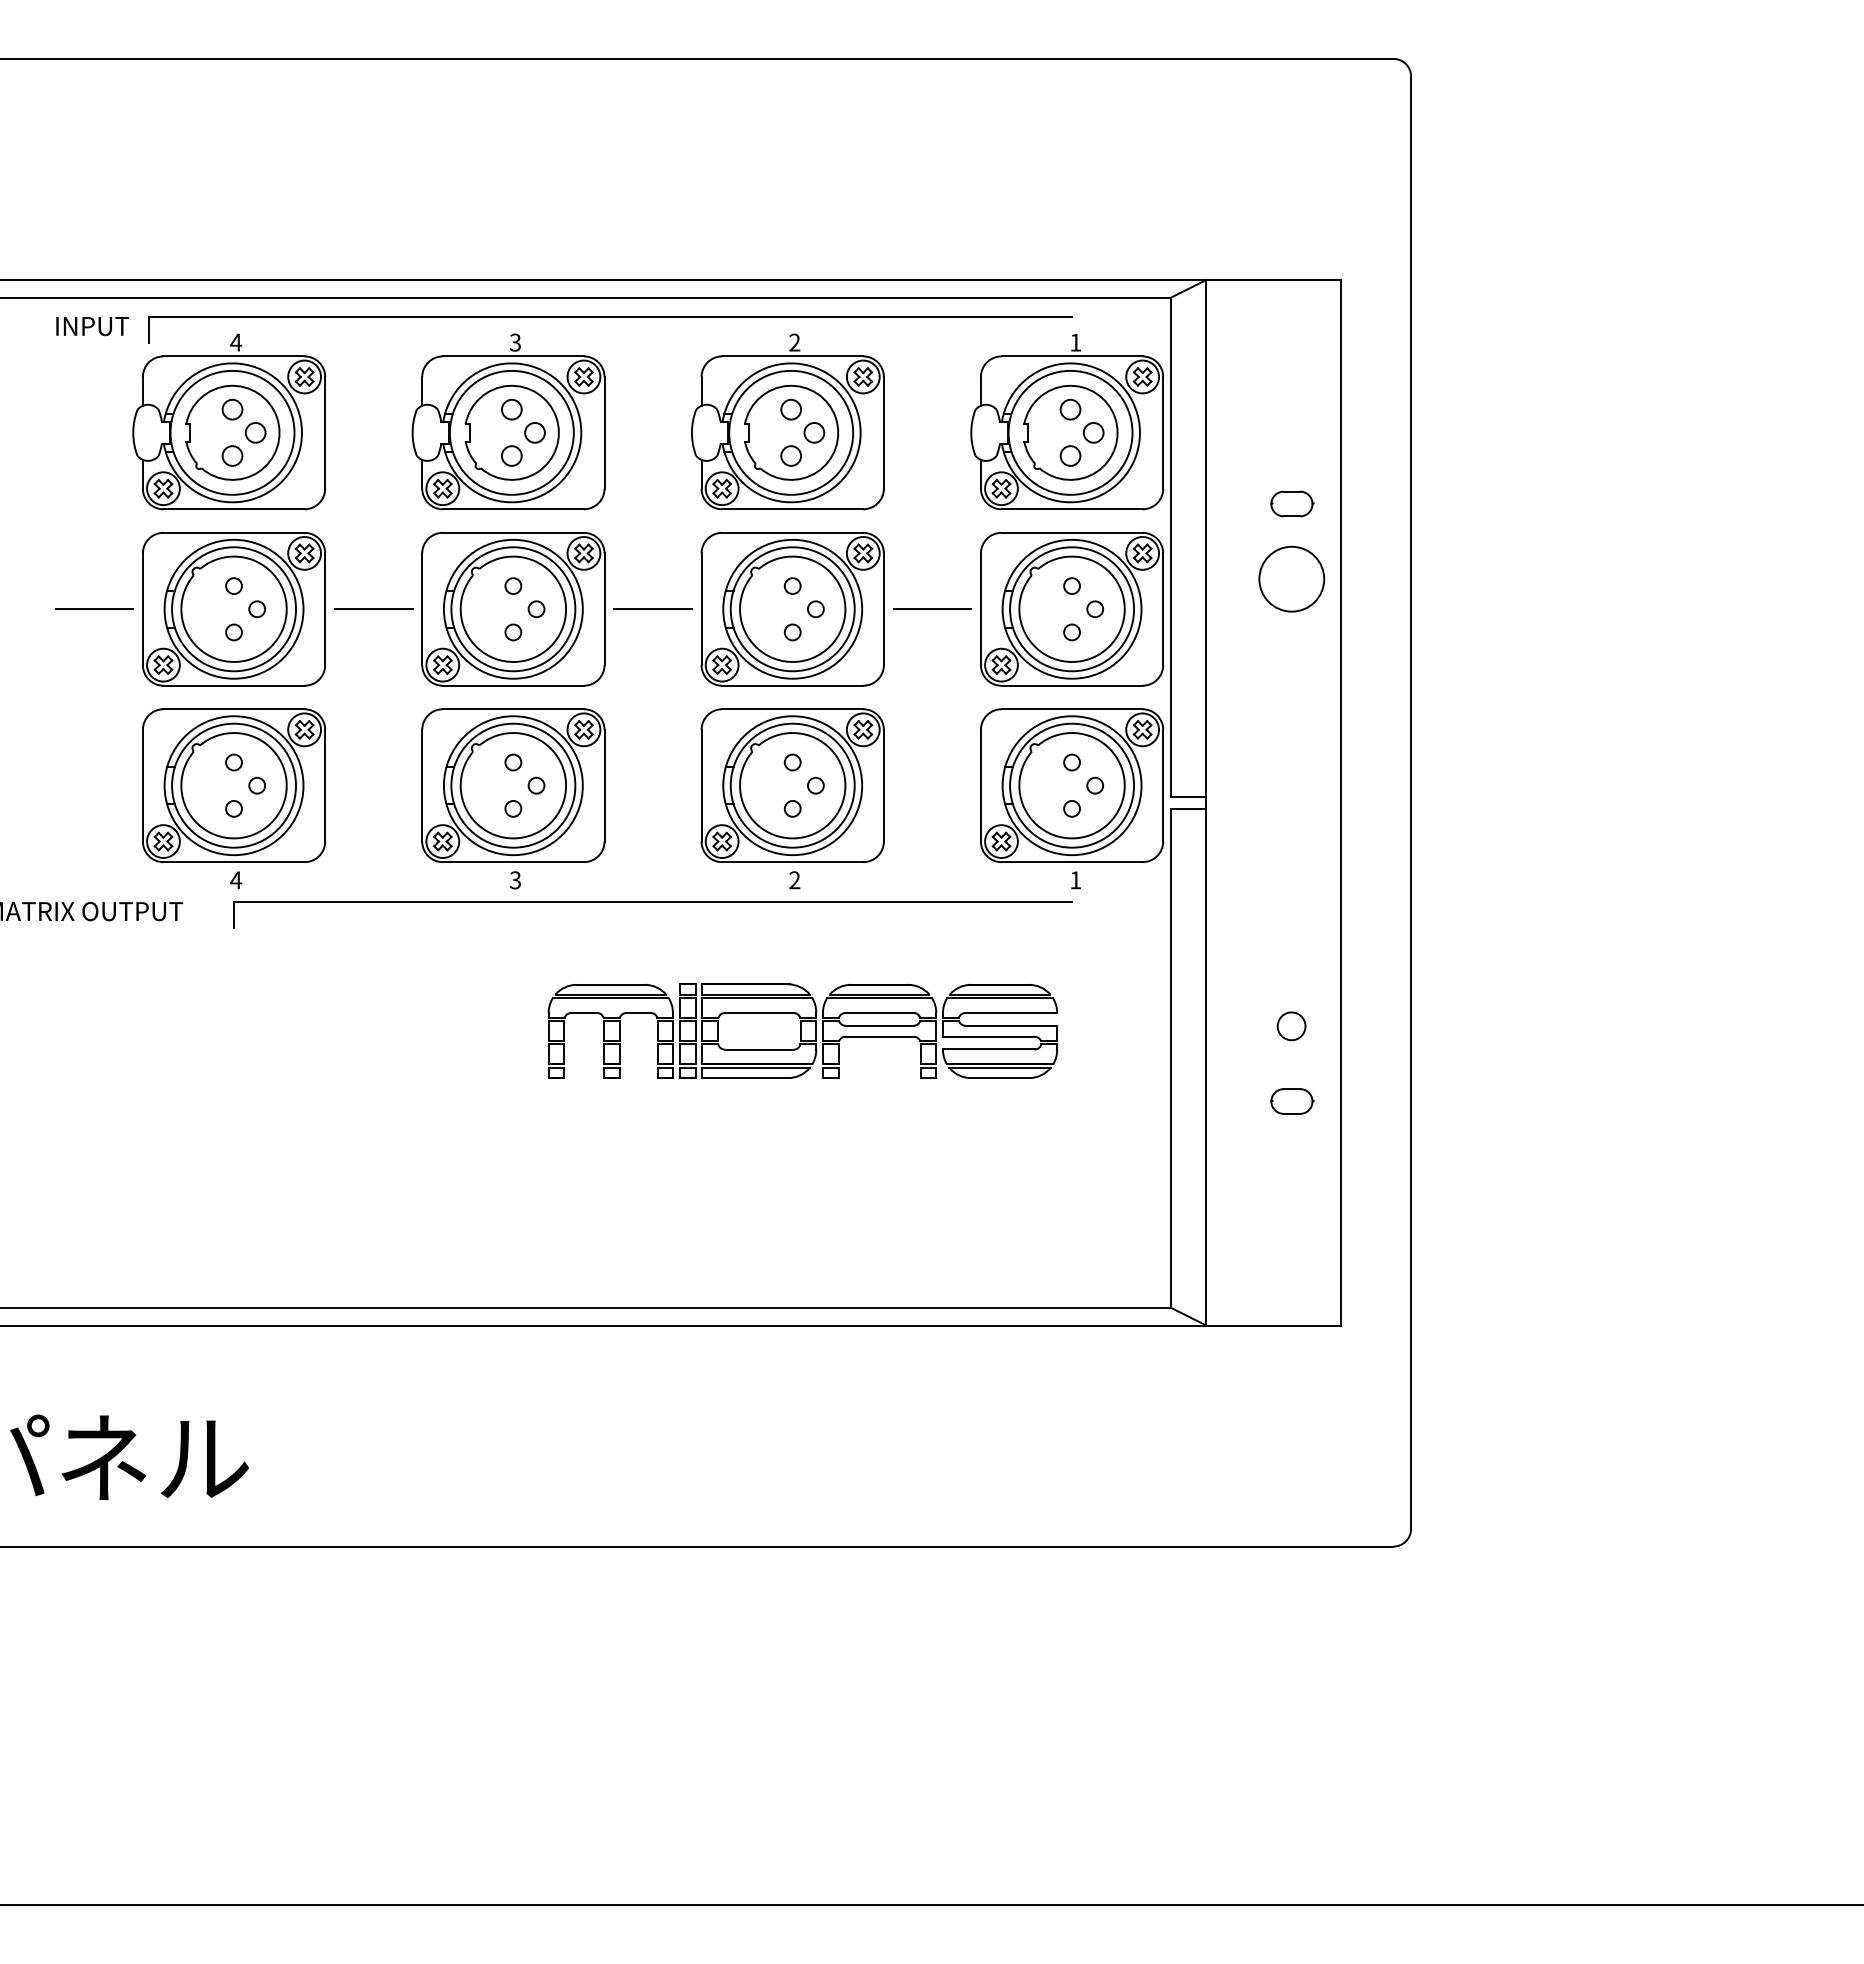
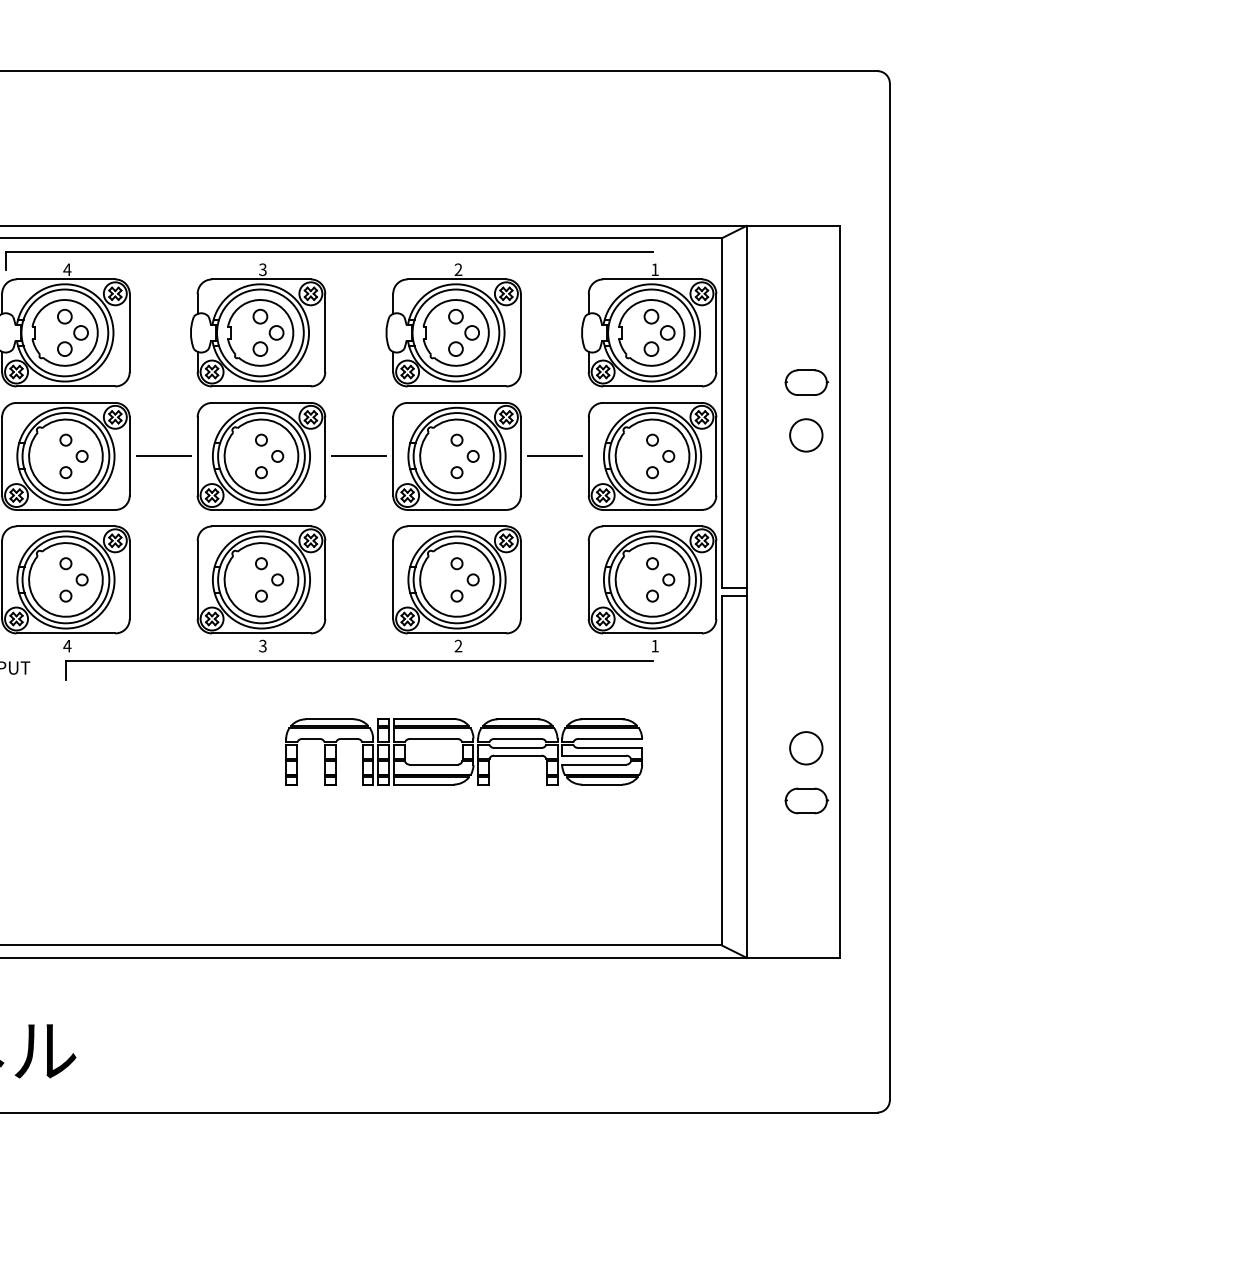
part: (1292, 503) -> (806, 382), size x1.43
circle: (1291, 579) -> (806, 435), size x0.71
circle: (1291, 1026) -> (806, 748), size x1.67
part: (1292, 1101) -> (806, 800), size x1.43

